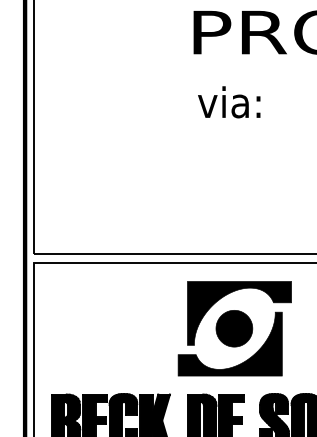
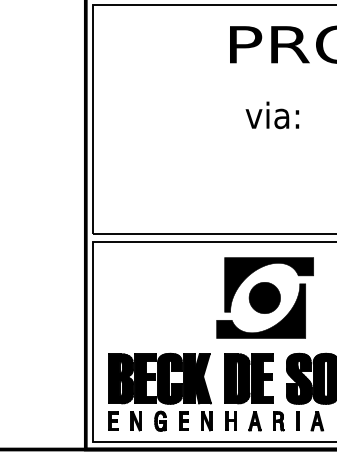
text: (229, 102) -> (272, 115), moved

